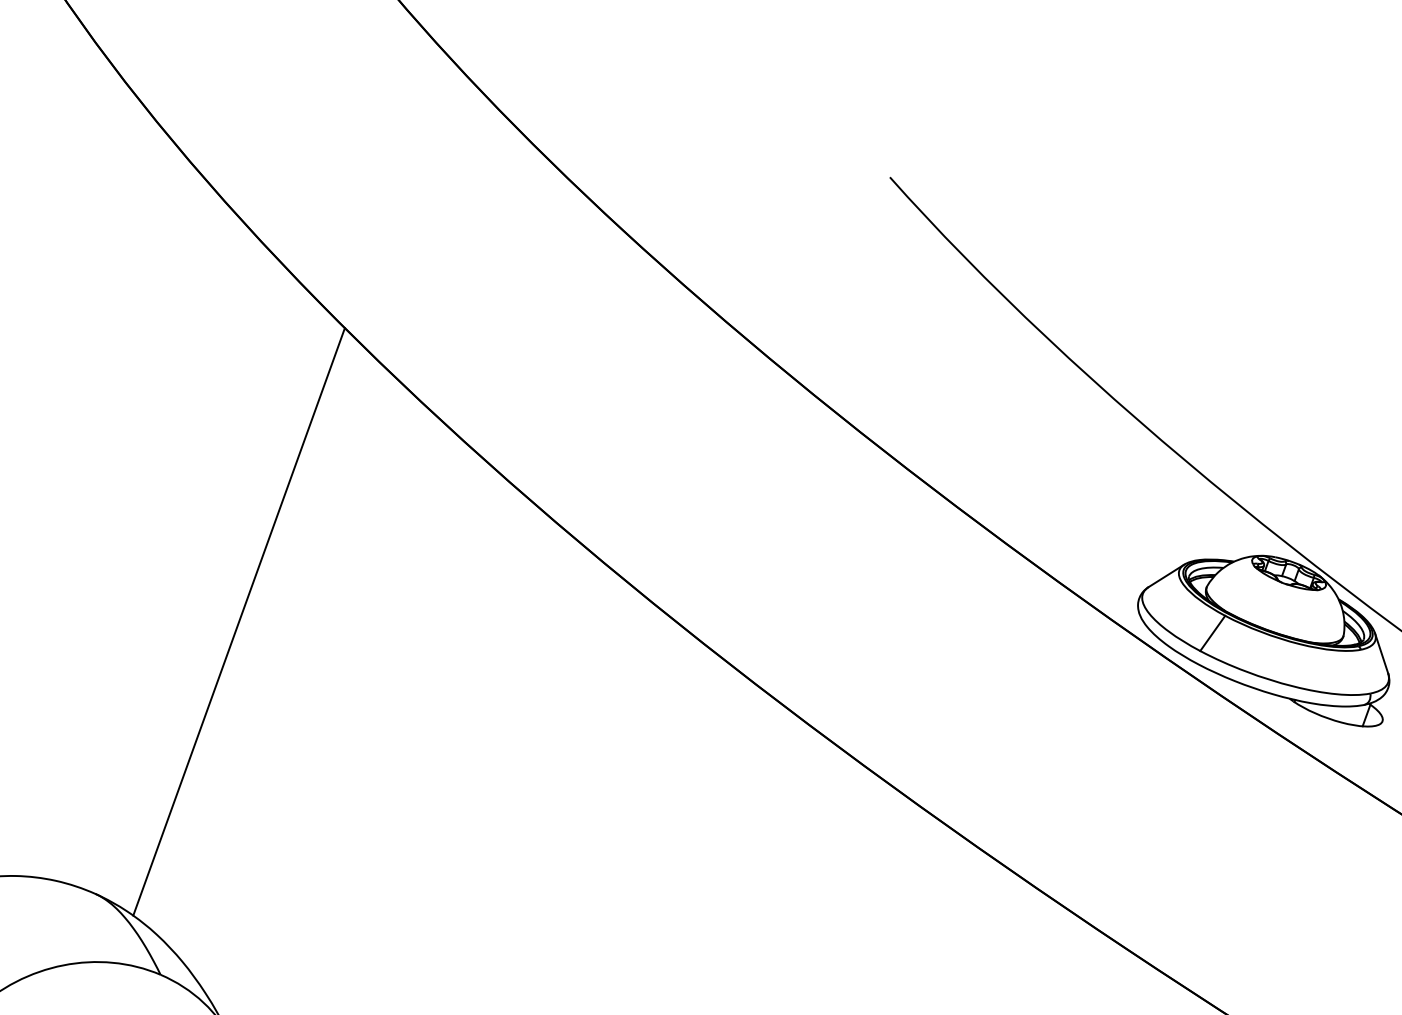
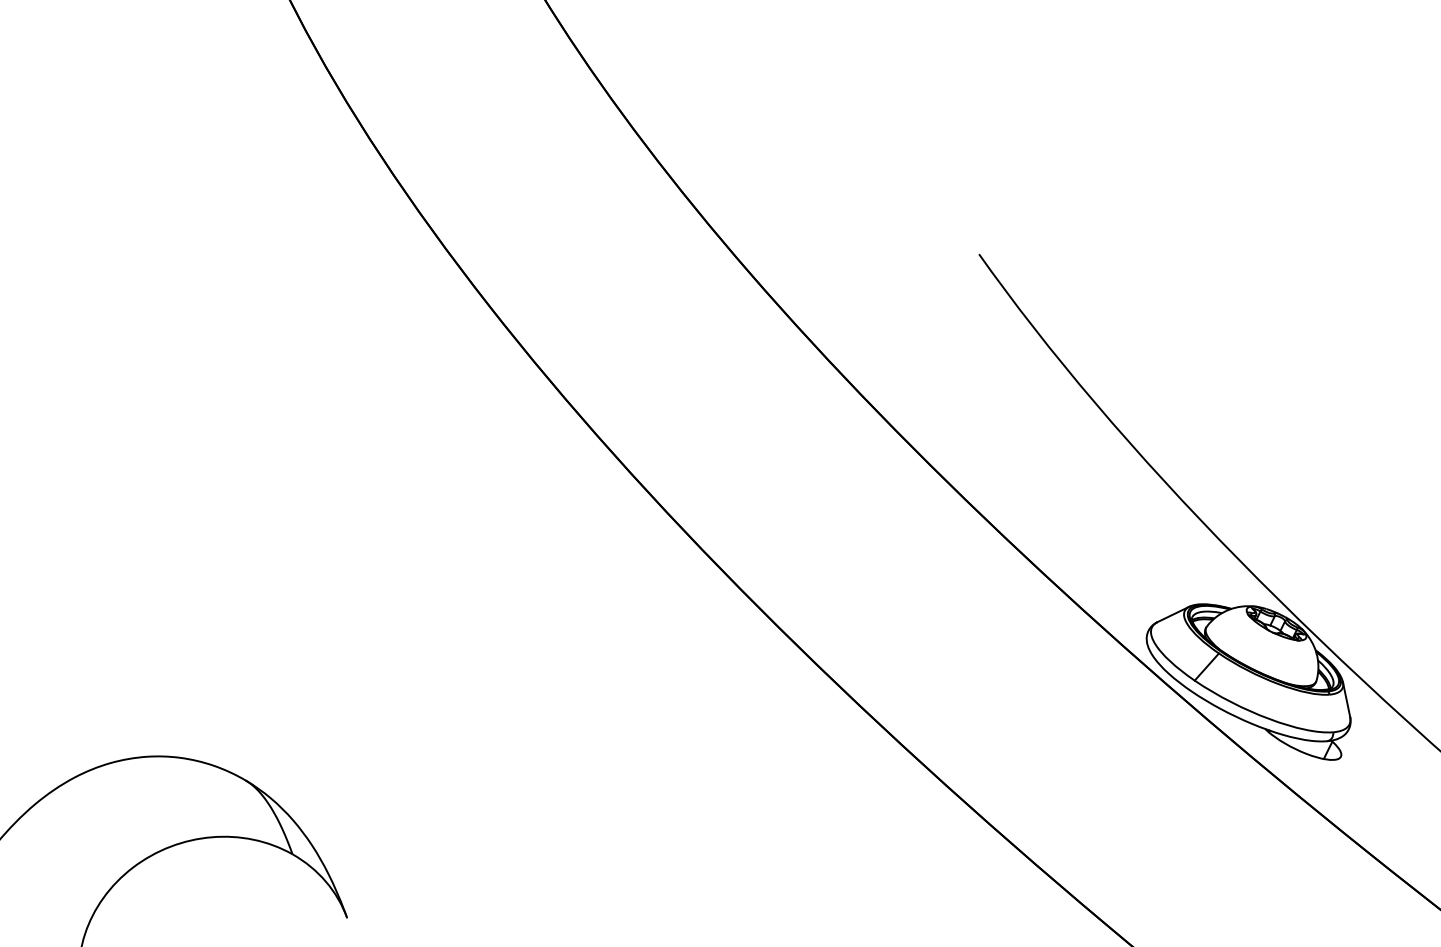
line: (238, 621) -> (391, 565), removed

